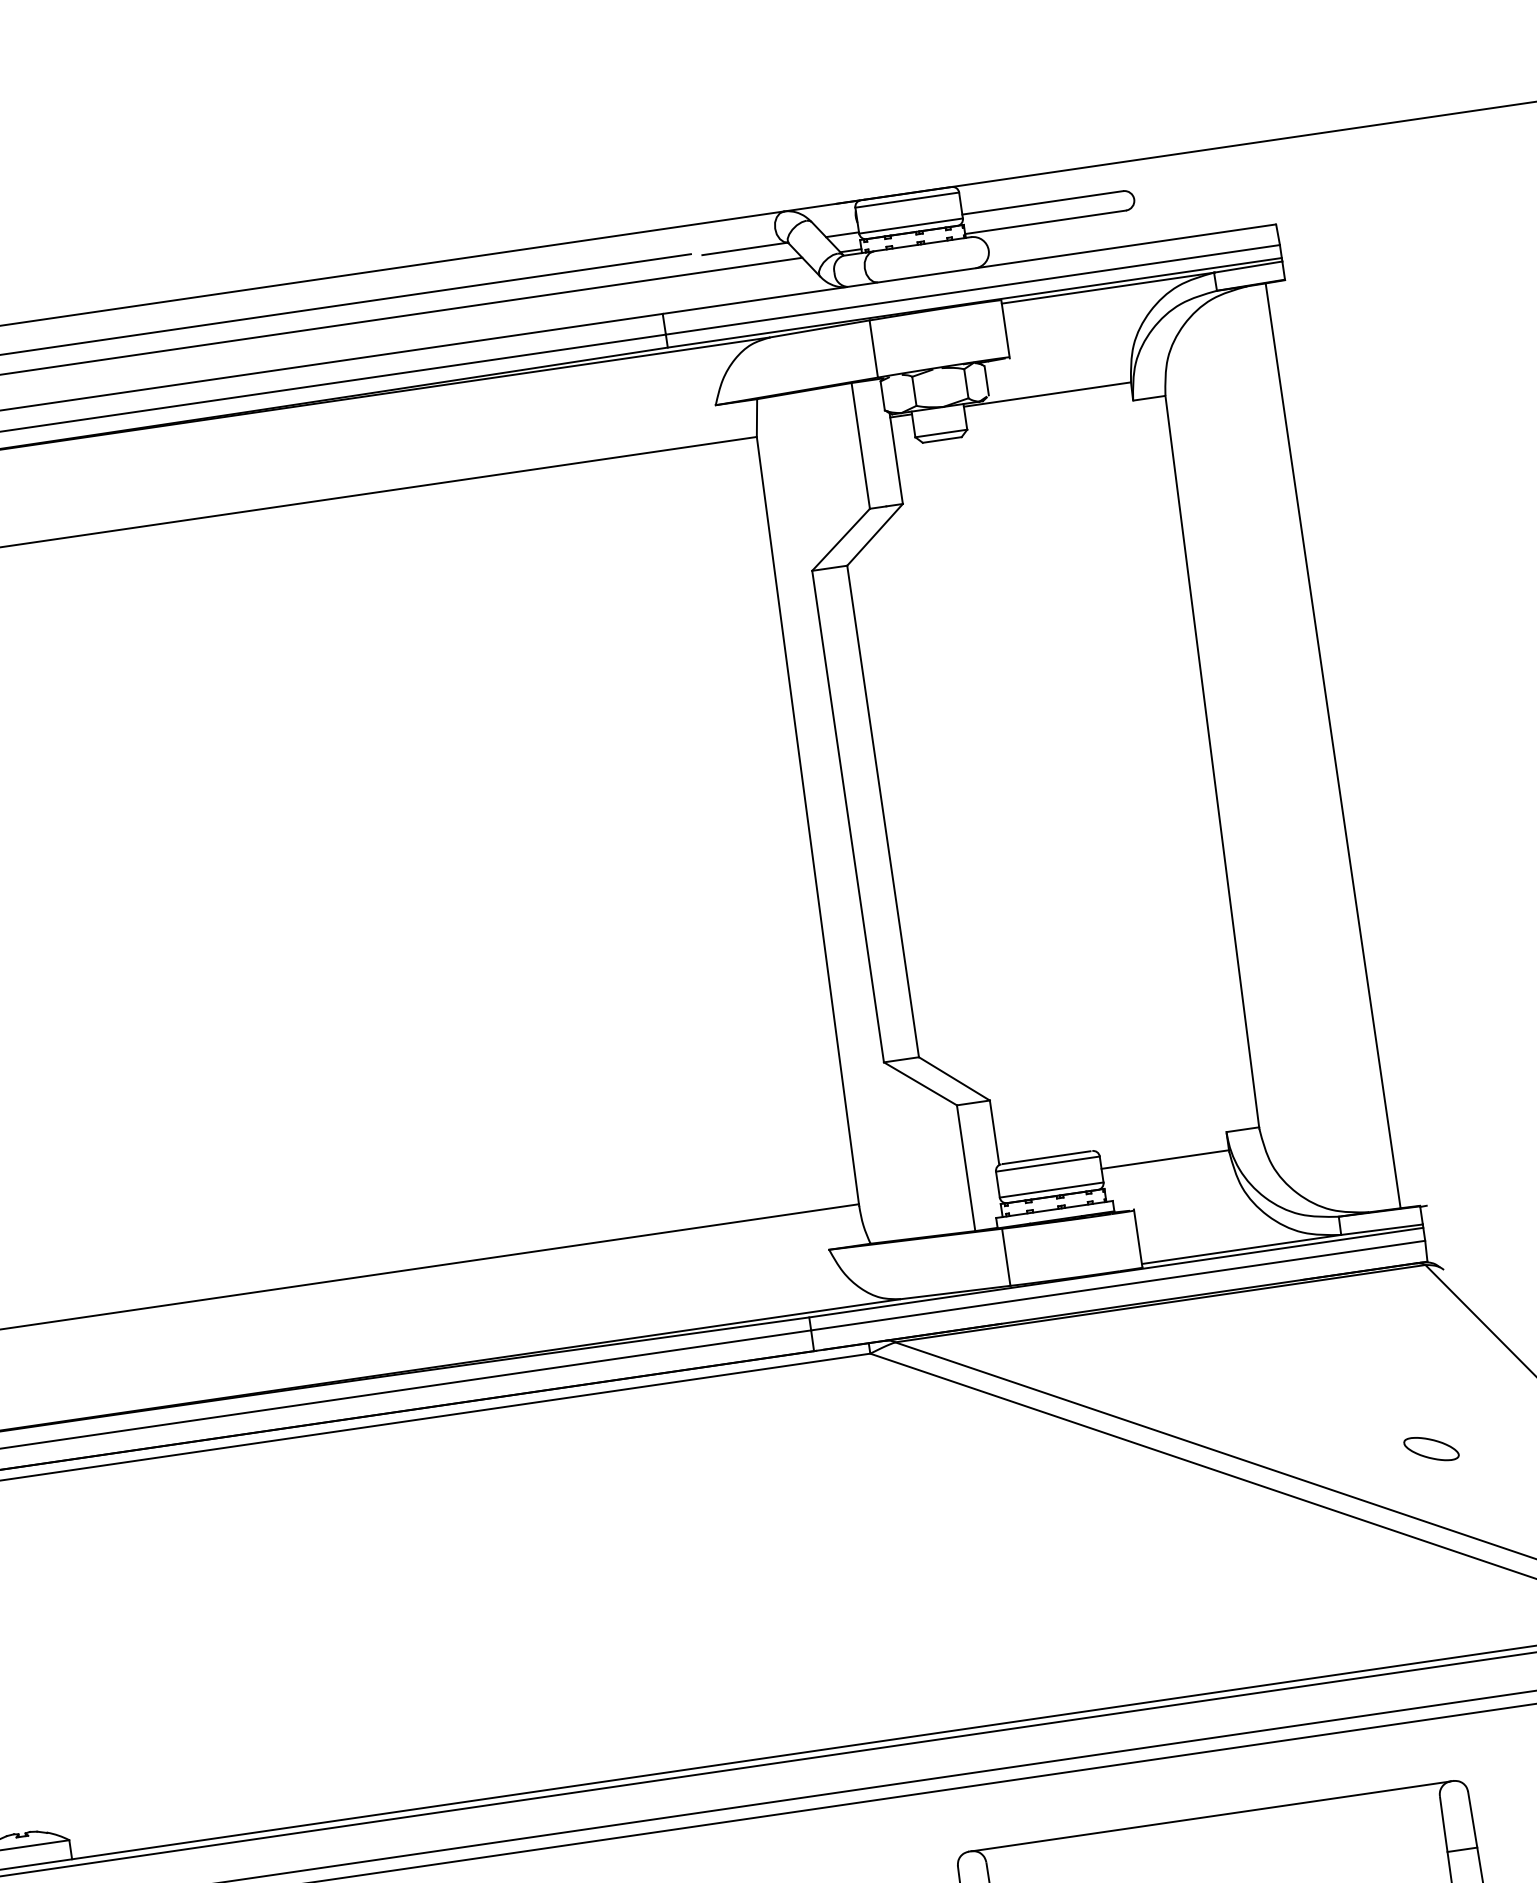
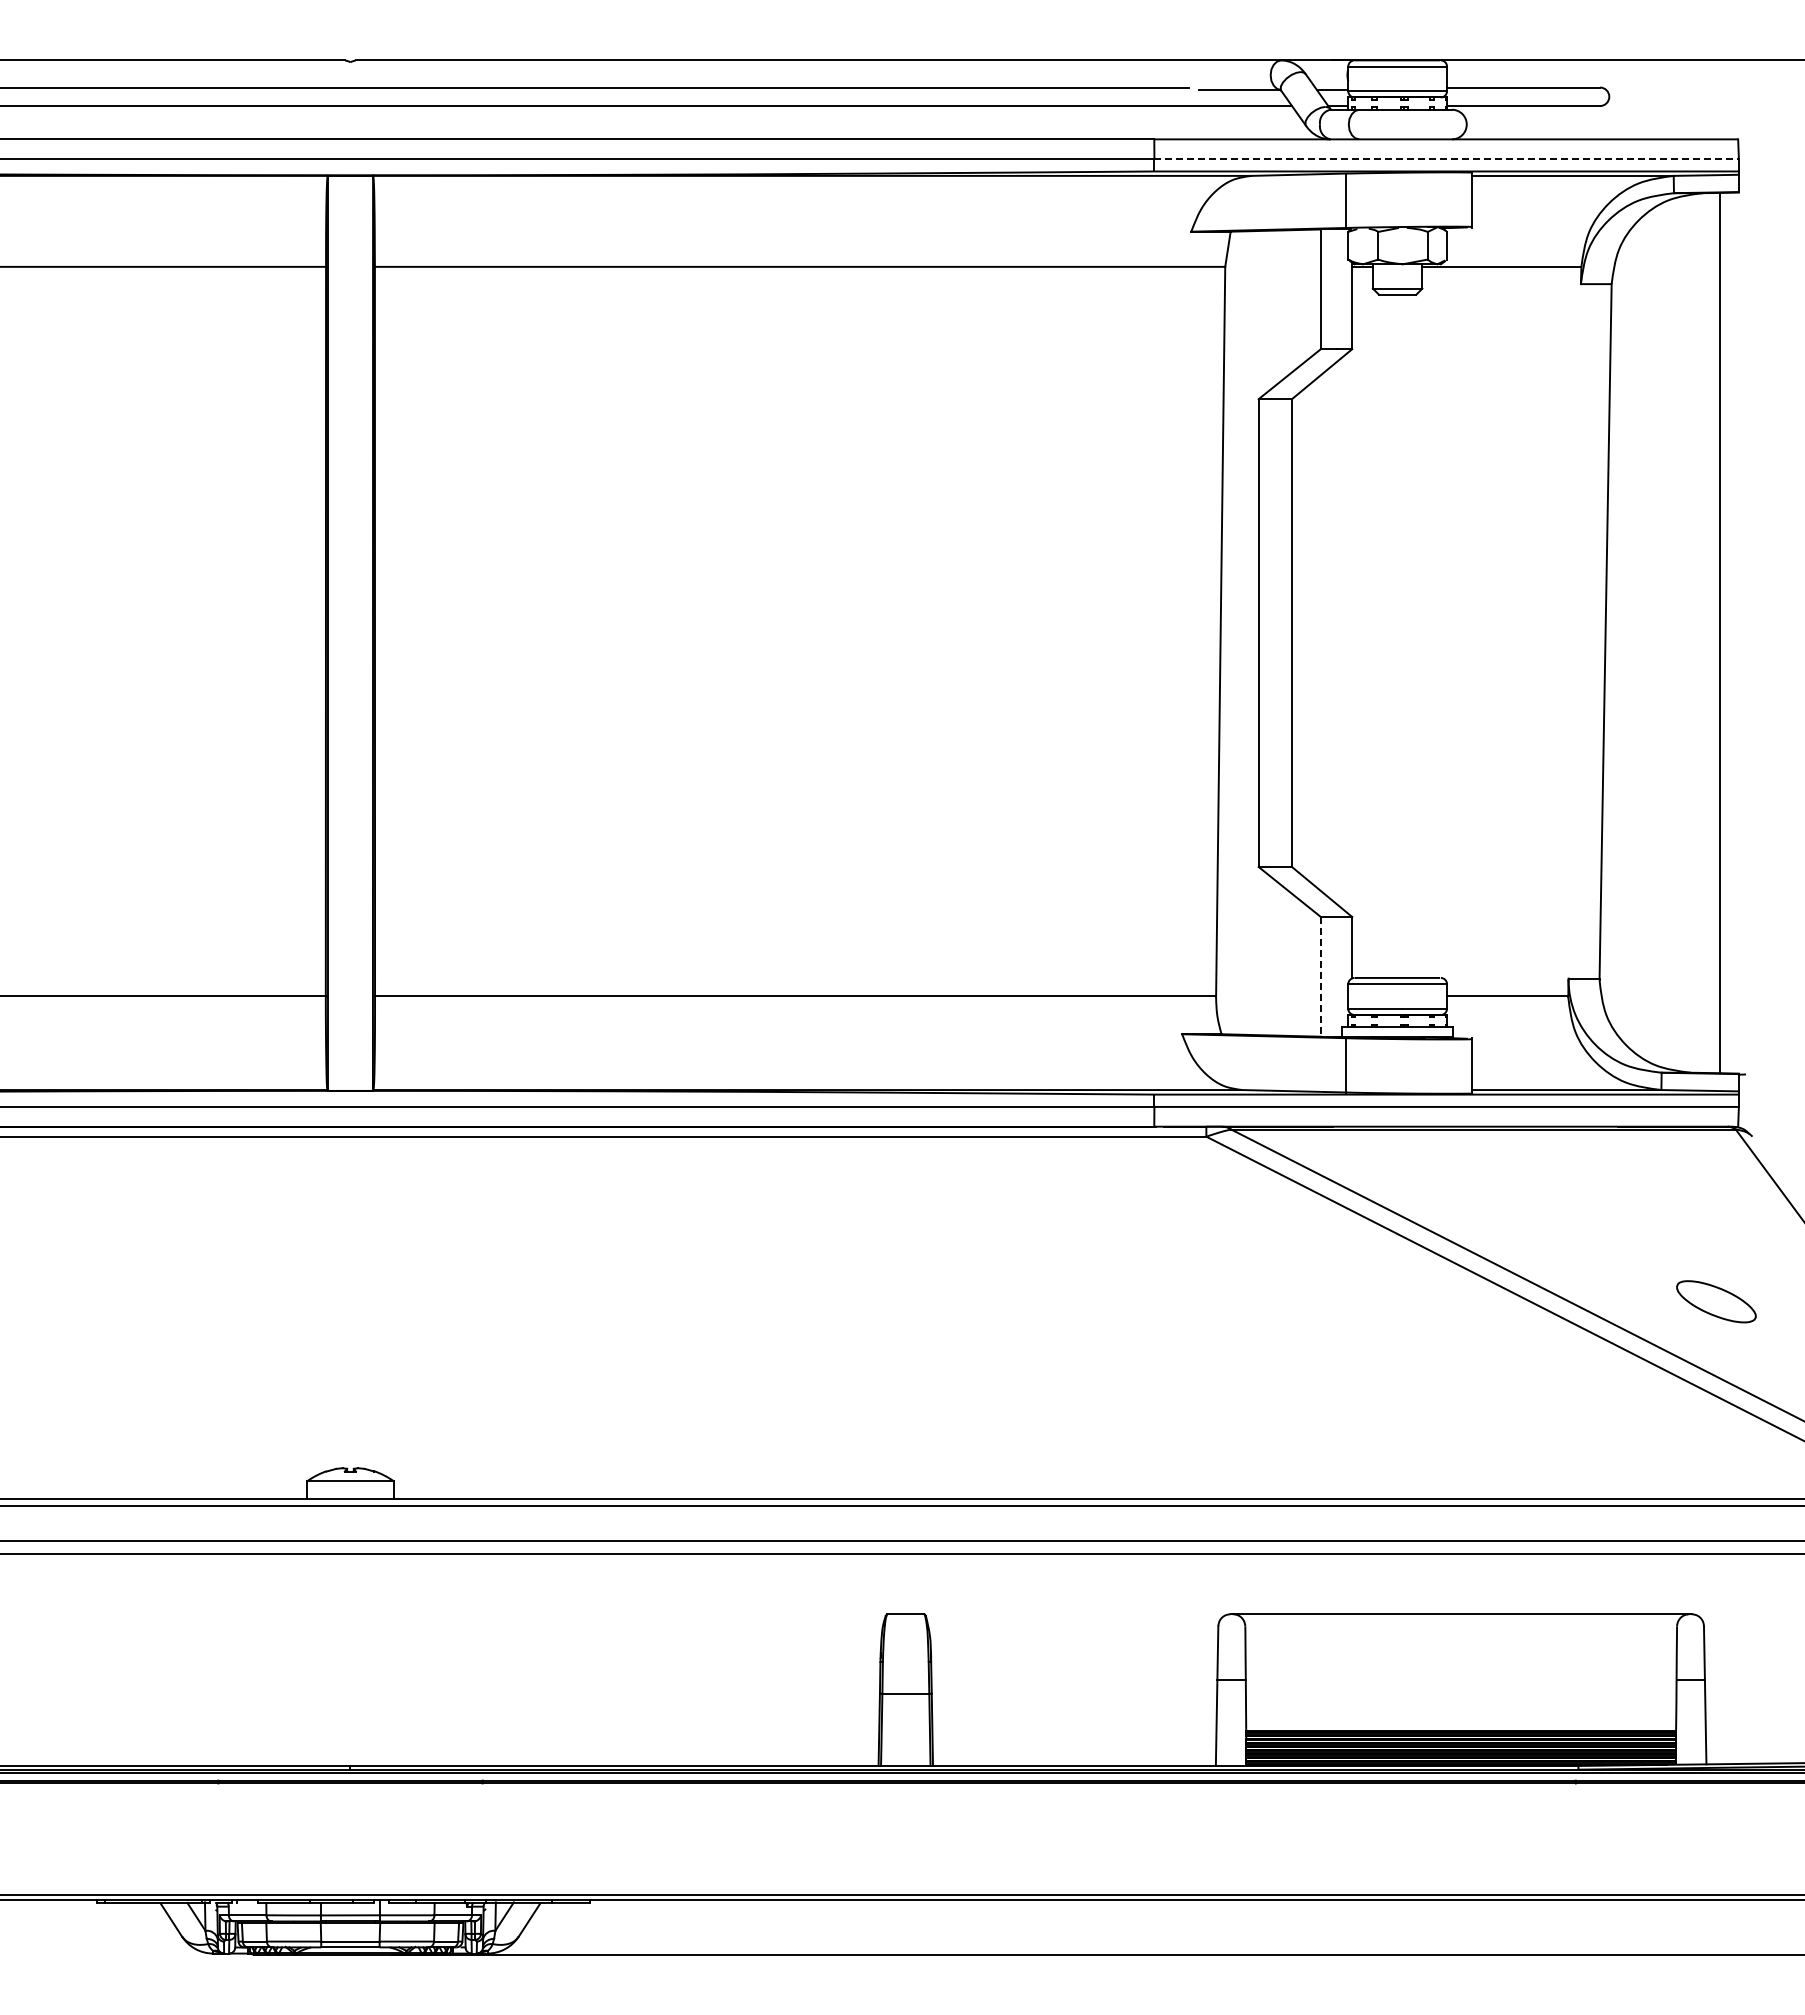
line: (973, 290) -> (1447, 159), solid -> dashed
line: (965, 1167) -> (1320, 976), solid -> dashed
part: (1431, 1448) -> (1716, 1301), size x1.6

